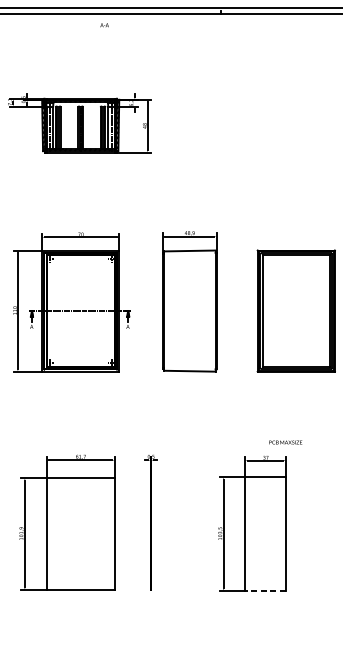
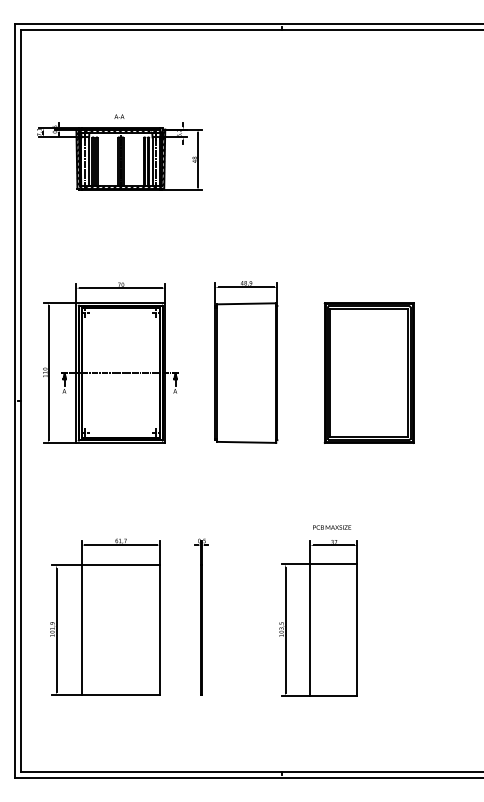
text: (104, 25) -> (119, 116), moved
text: (286, 442) -> (332, 527), moved
line: (265, 590) -> (333, 695), dashed -> solid

